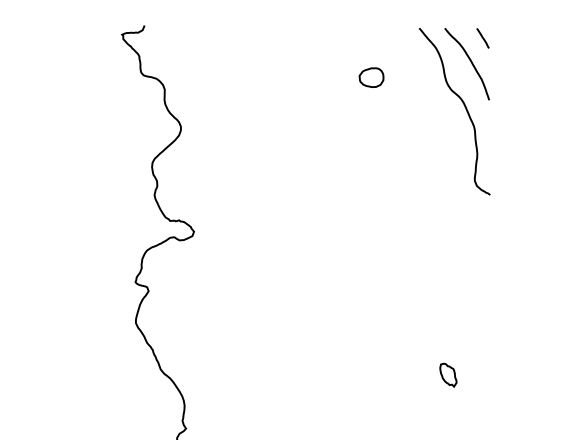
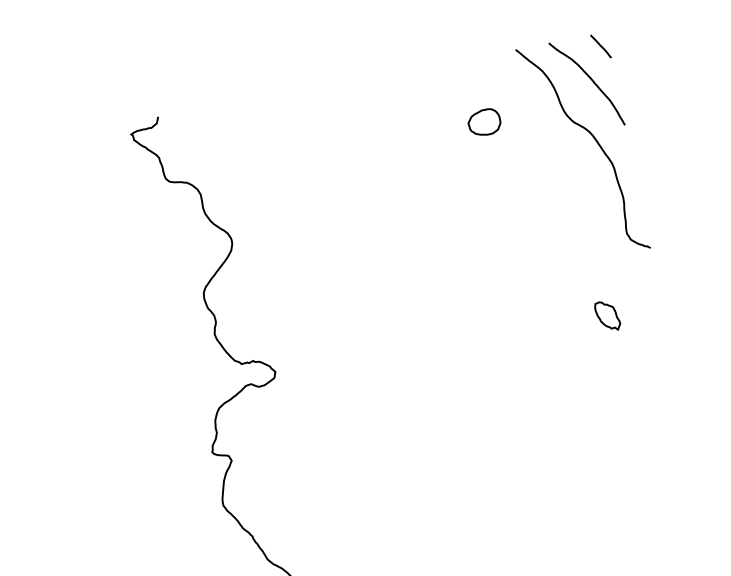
part: (371, 77) -> (484, 122), moved
part: (448, 374) -> (607, 315), moved

